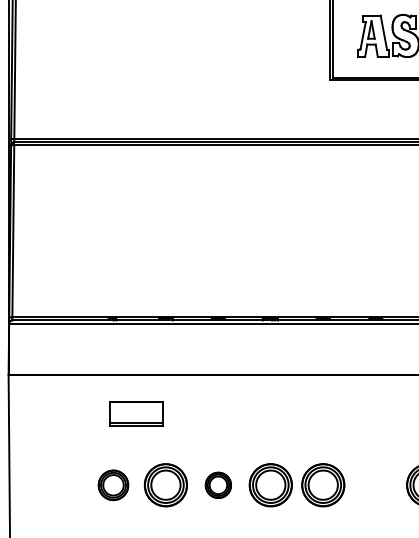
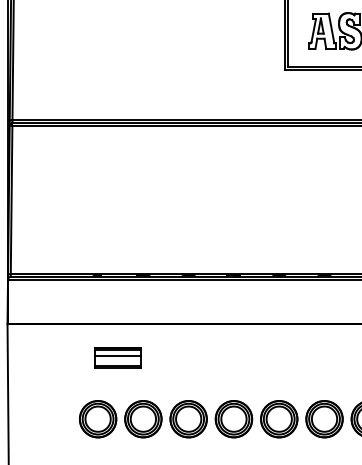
line: (136, 405) -> (117, 350), added
line: (136, 412) -> (117, 356), added
part: (113, 485) -> (98, 419), size x1.43
part: (218, 485) -> (188, 419), size x1.67
part: (375, 485) -> (324, 419), added

